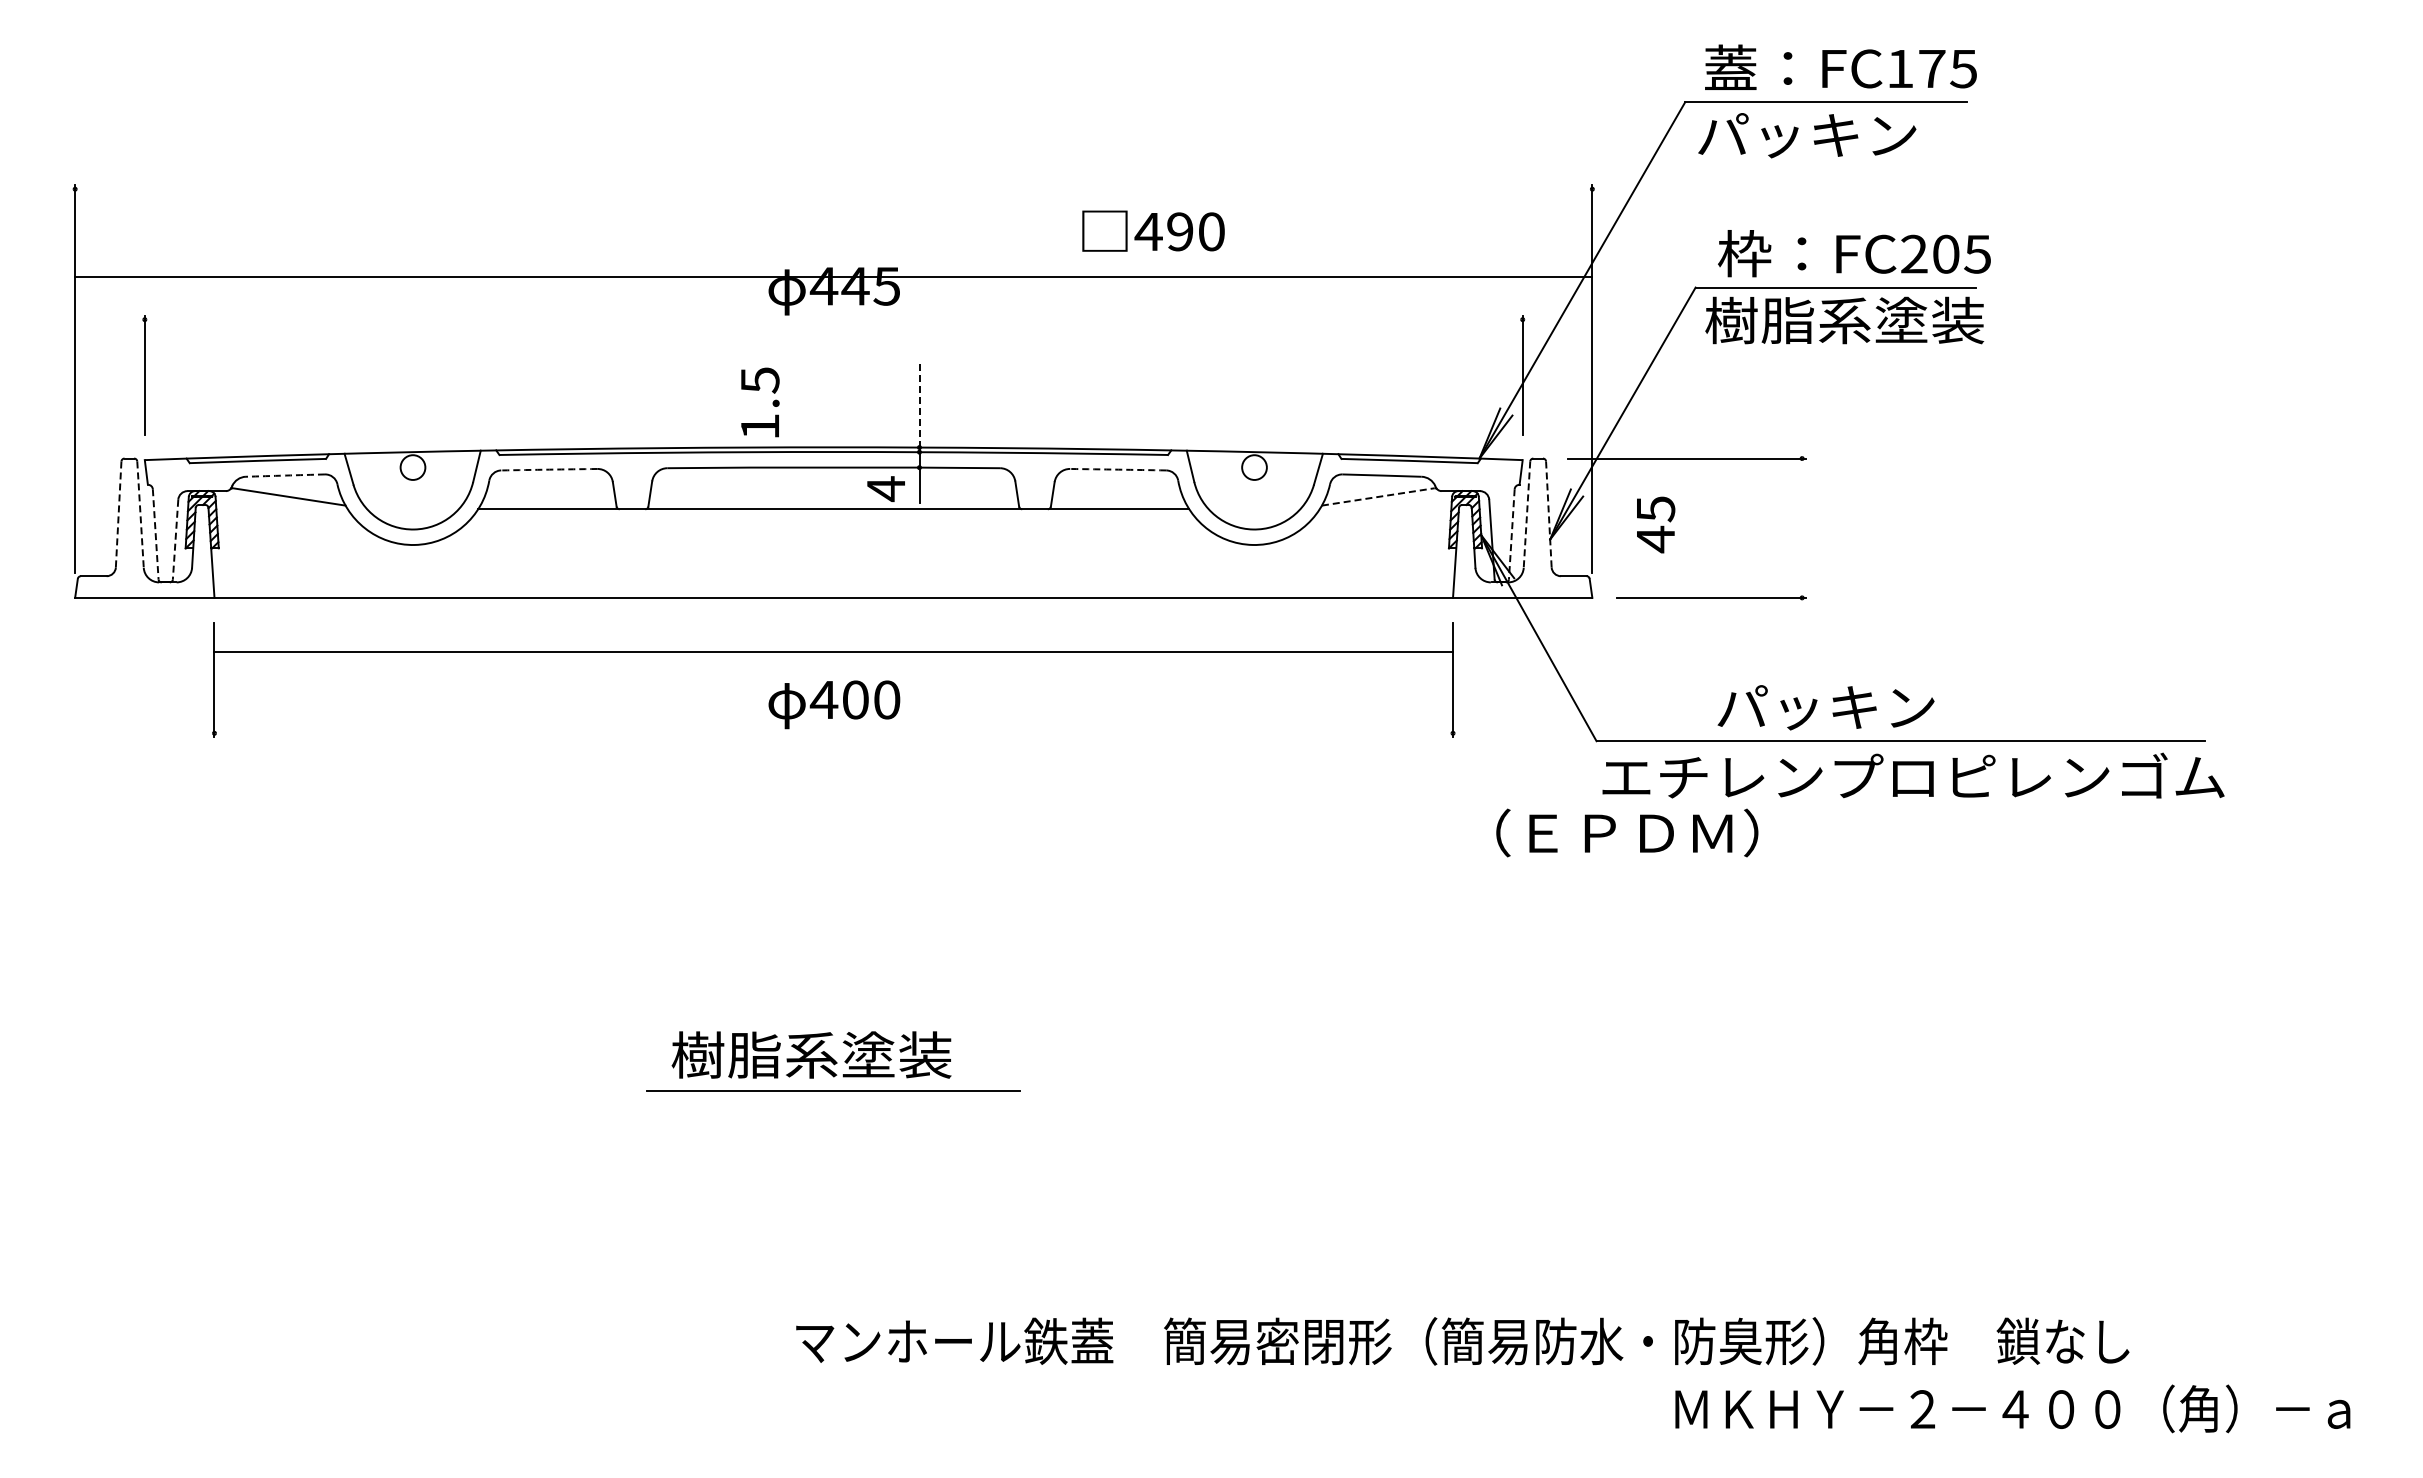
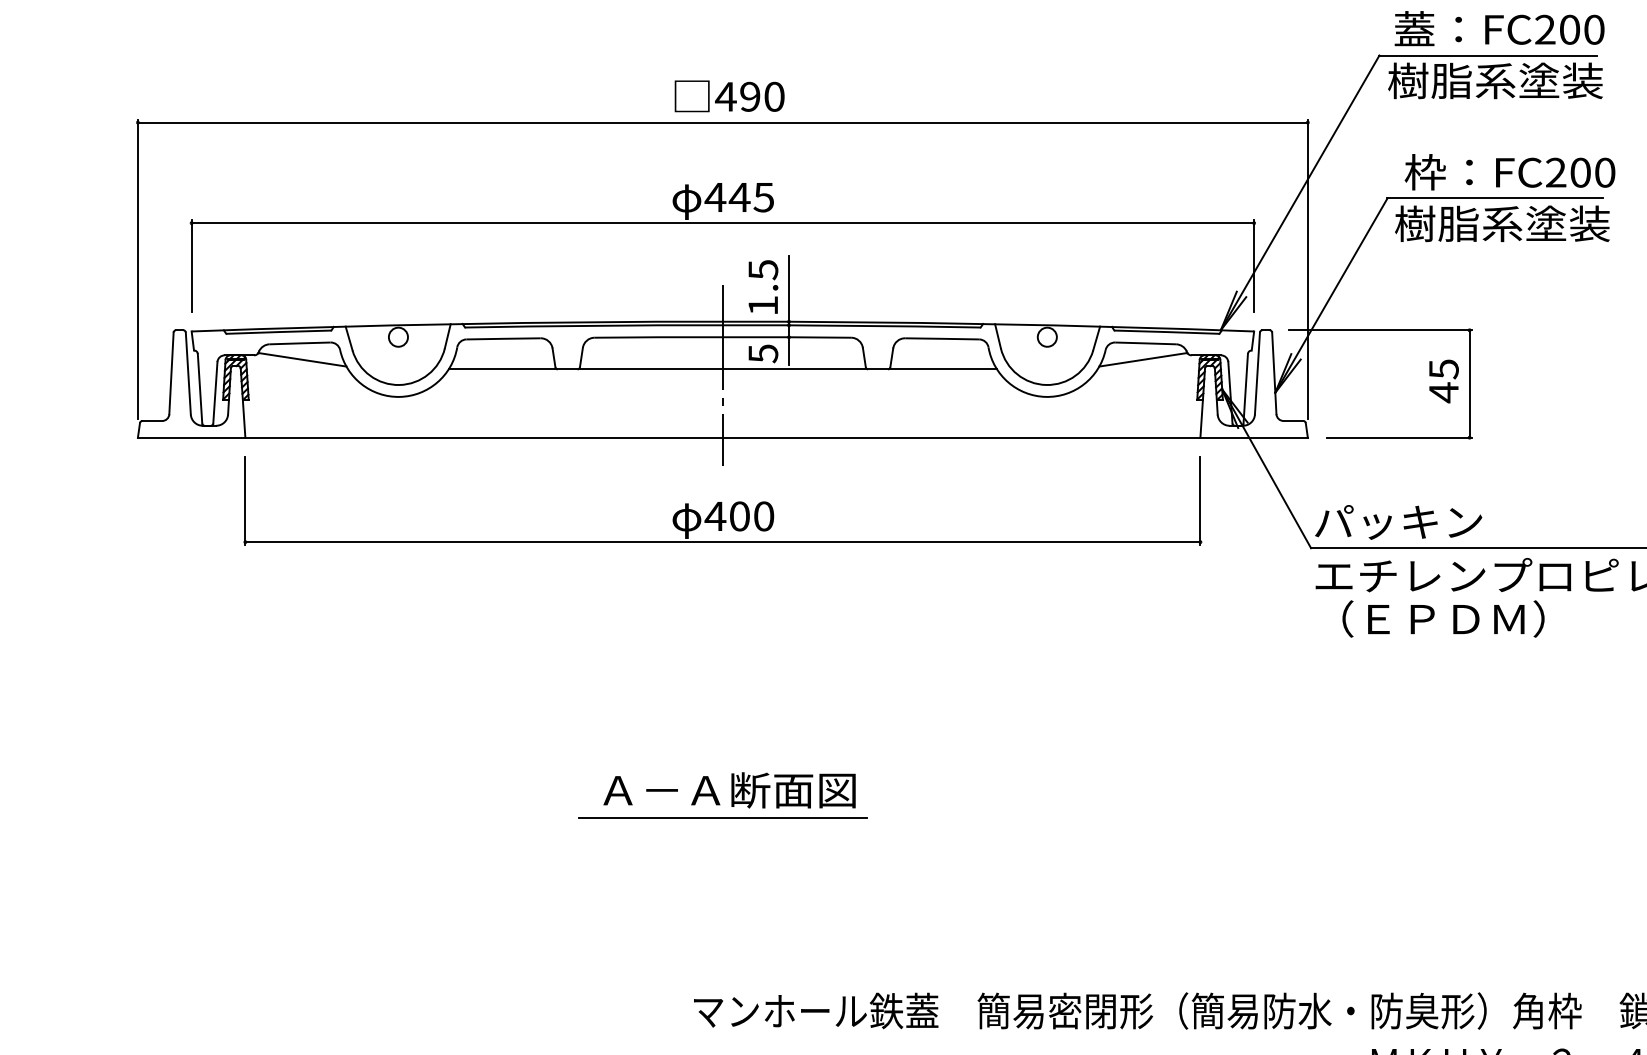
text: (1932, 68) -> (1570, 29), FC175 -> FC200
text: (1835, 134) -> (1495, 80), パッキン -> 樹脂系塗装
text: (1153, 230) -> (729, 95), moved
text: (1977, 253) -> (1604, 172), FC205 -> FC200
line: (833, 277) -> (722, 122), moved
line: (833, 319) -> (722, 223), added
text: (760, 402) -> (763, 287), moved
line: (919, 404) -> (789, 288), dashed -> solid
arc: (549, 469) -> (503, 338), dashed -> solid
arc: (1118, 469) -> (942, 338), dashed -> solid
arc: (285, 475) -> (300, 343), dashed -> solid
text: (886, 489) -> (763, 354), 4 -> 5
line: (1378, 496) -> (1142, 359), dashed -> solid
line: (118, 514) -> (171, 373), dashed -> solid
line: (1548, 514) -> (1274, 373), dashed -> solid
line: (140, 515) -> (188, 374), dashed -> solid
line: (1526, 515) -> (1257, 374), dashed -> solid
line: (833, 516) -> (722, 374), added
text: (1656, 524) -> (1444, 381), moved
line: (1802, 527) -> (1469, 383), added
line: (155, 534) -> (199, 388), dashed -> solid
line: (1511, 534) -> (1245, 388), dashed -> solid
line: (175, 539) -> (215, 392), dashed -> solid
line: (833, 652) -> (722, 542), moved
text: (1825, 707) -> (1398, 522), moved
text: (1627, 832) -> (1443, 618), moved
text: (838, 1054) -> (726, 789), 樹脂系塗装 -> Ａ－Ａ断面図

